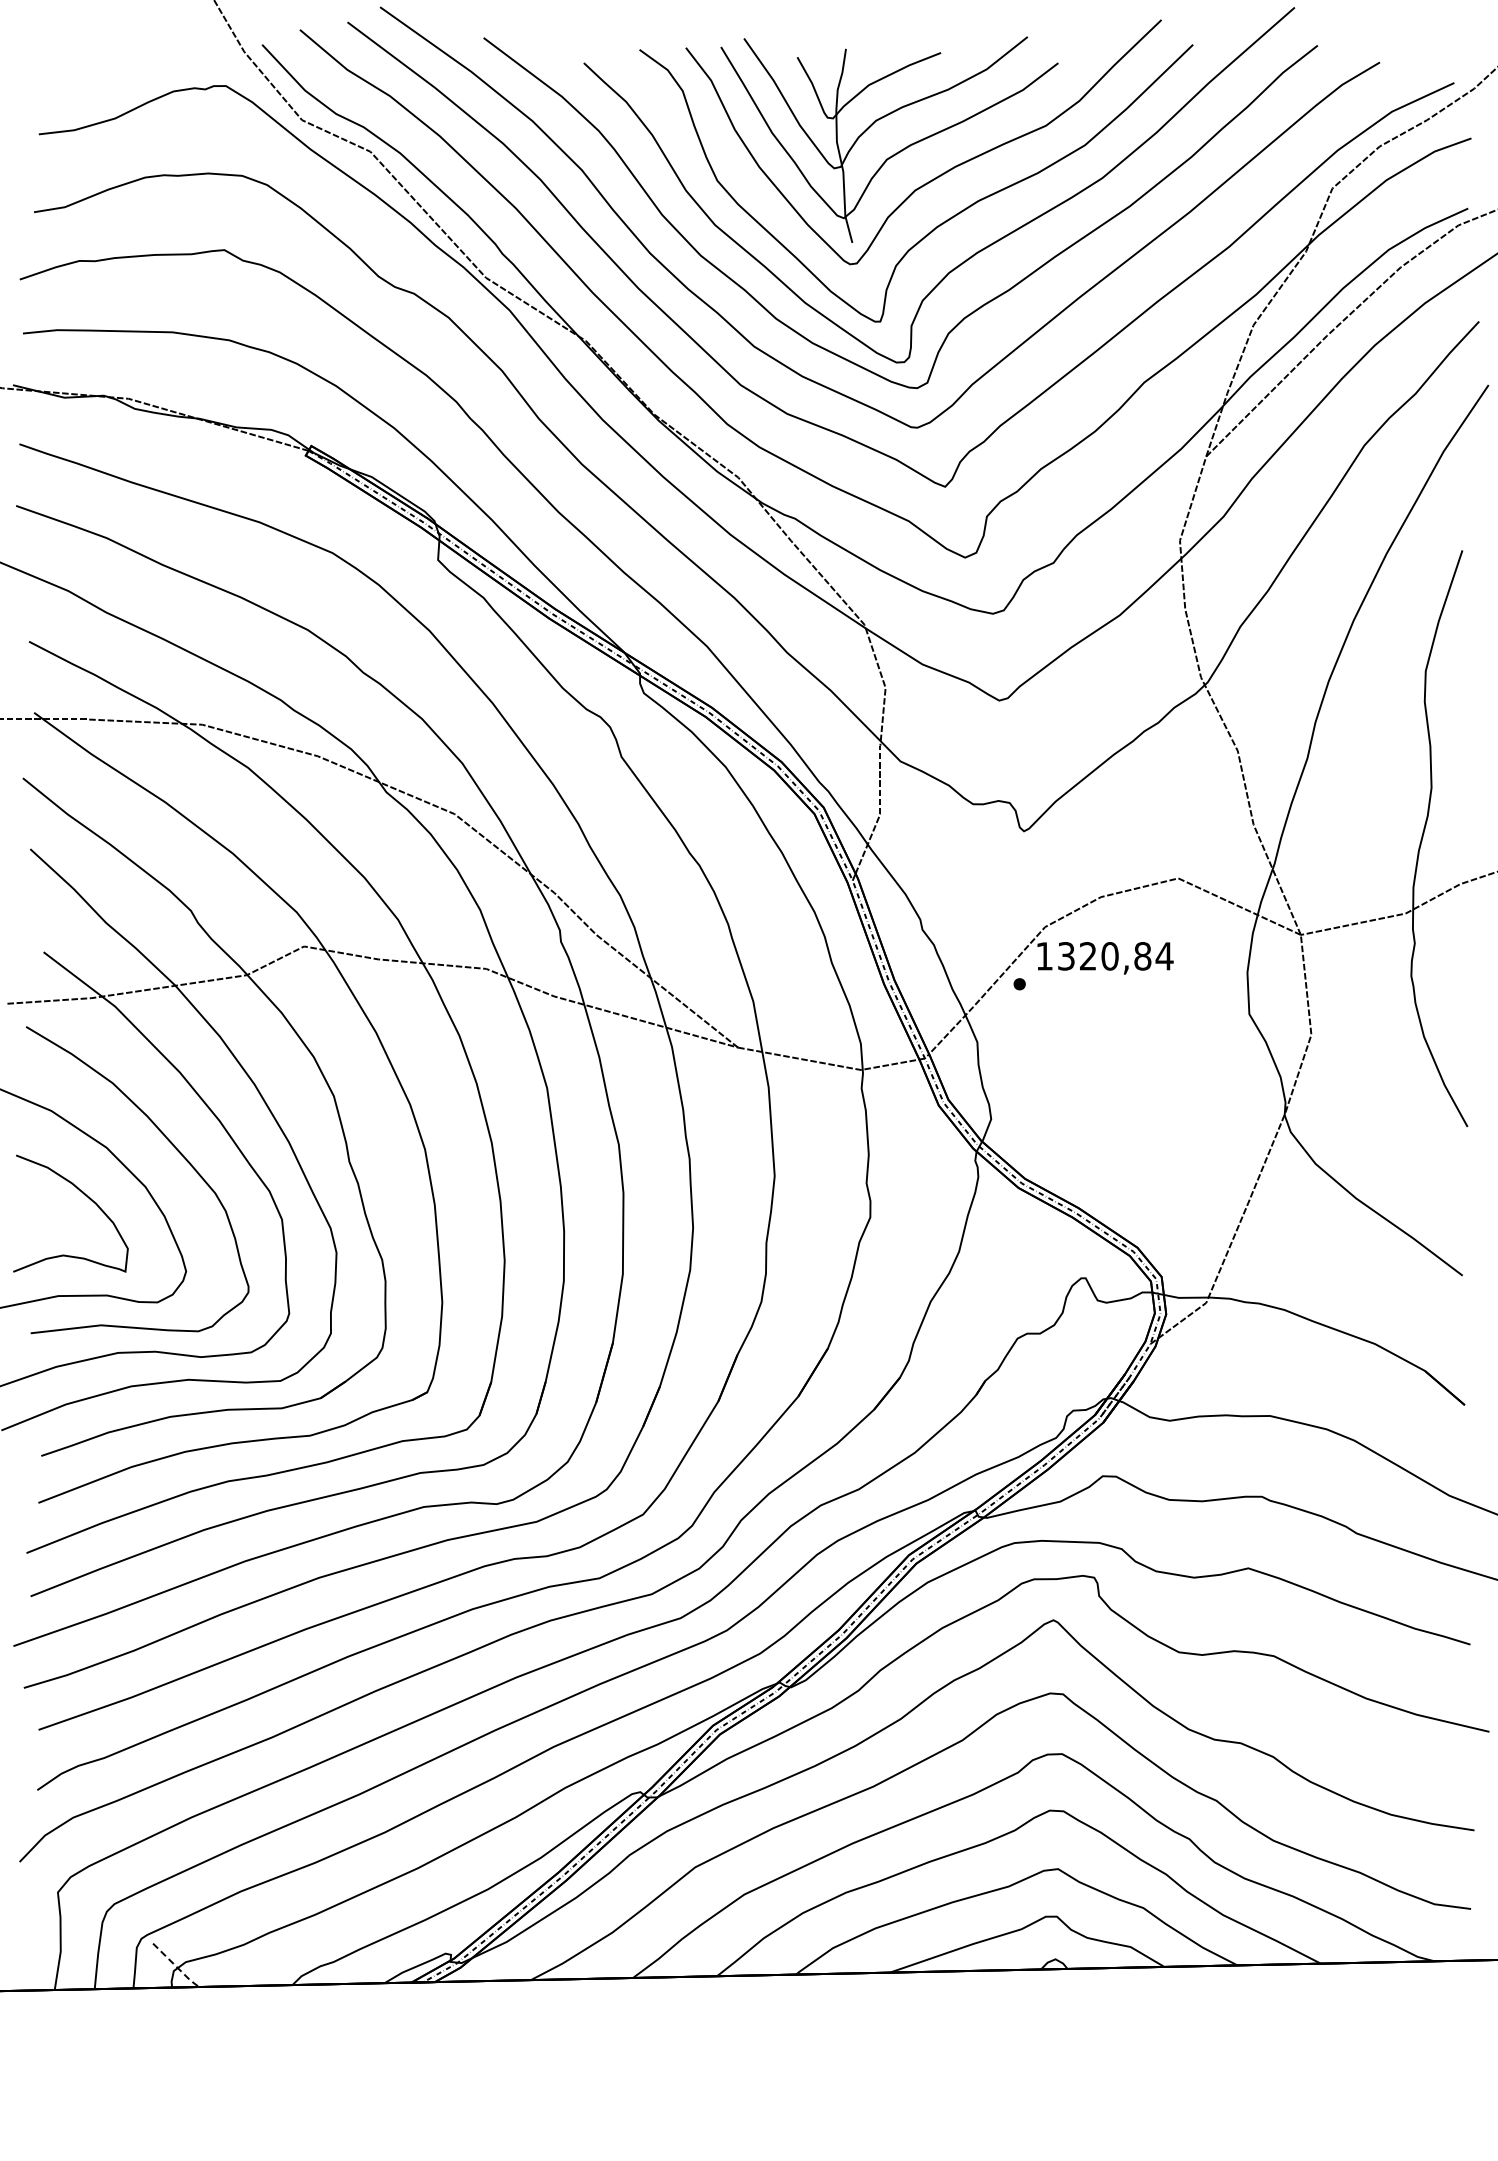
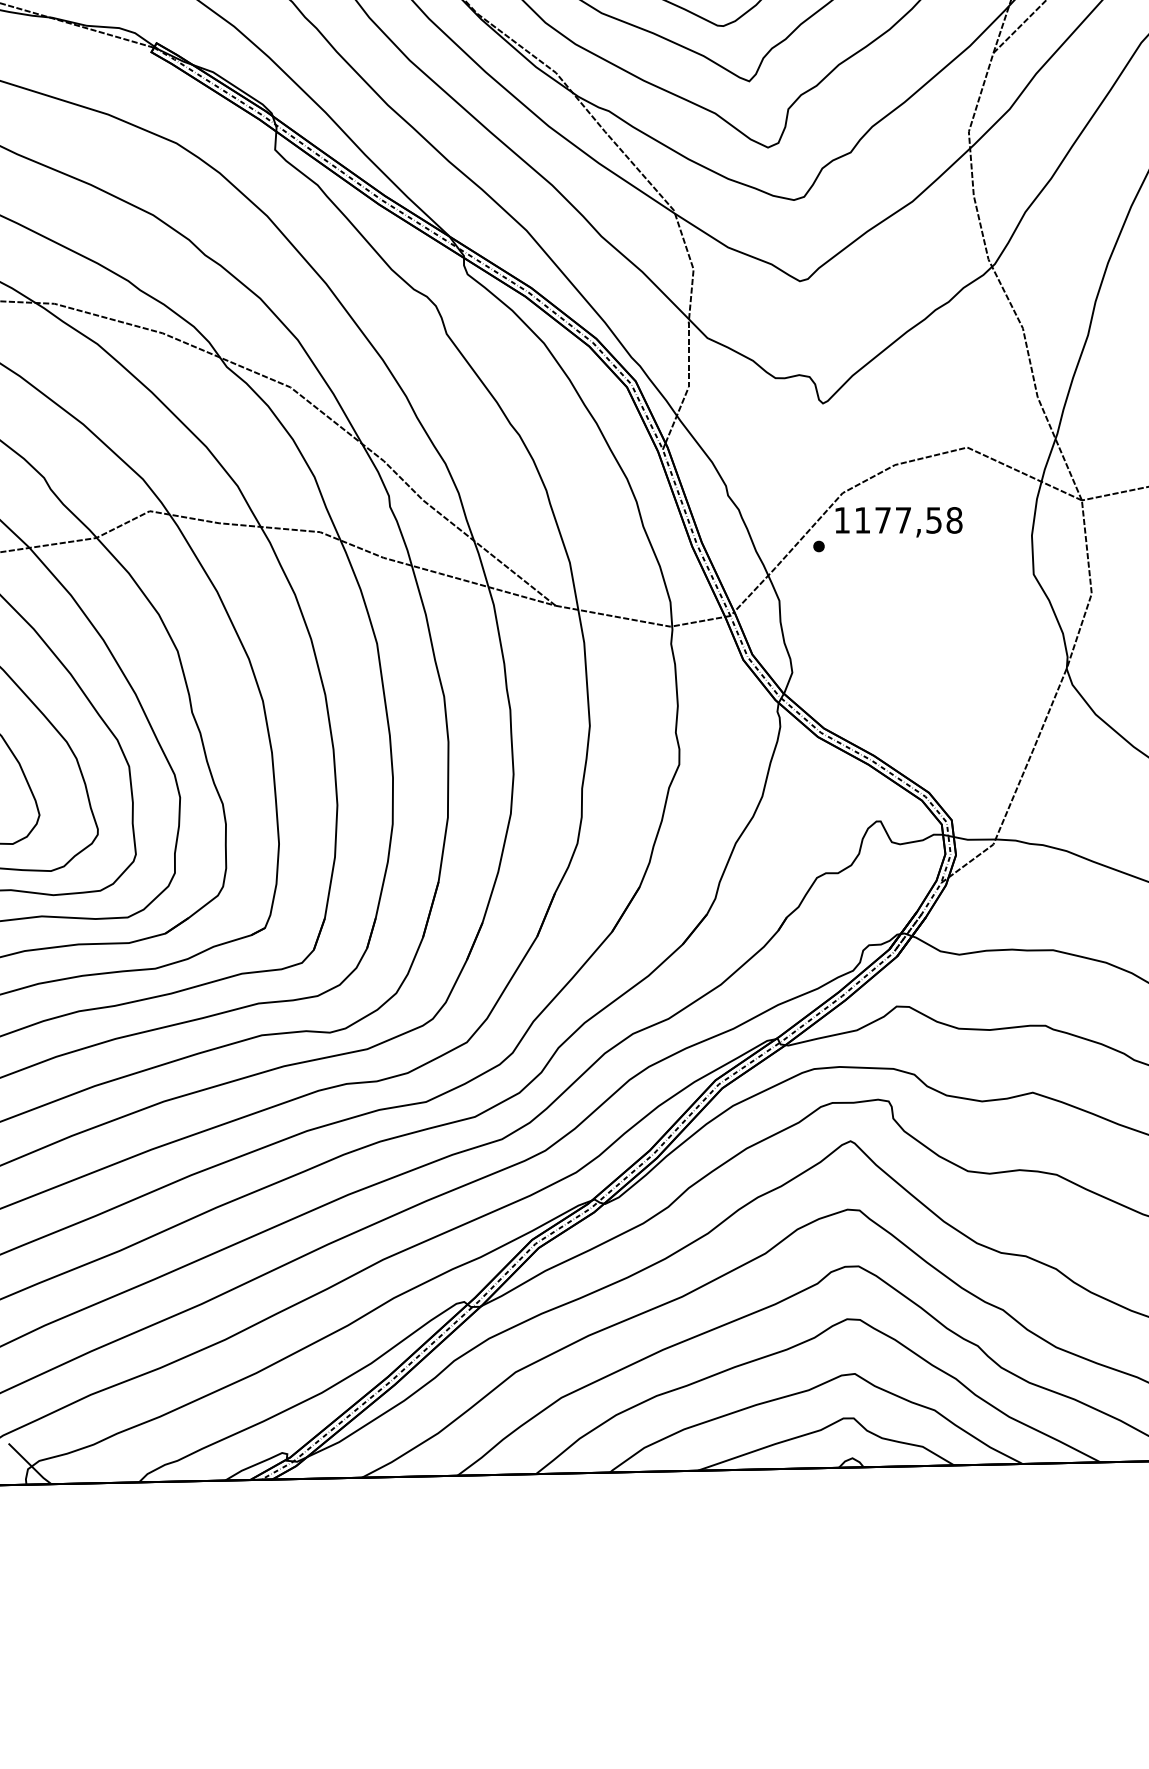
text: (1115, 956) -> (908, 520), 1320,84 -> 1177,58
line: (176, 1966) -> (30, 1465), dashed -> solid

